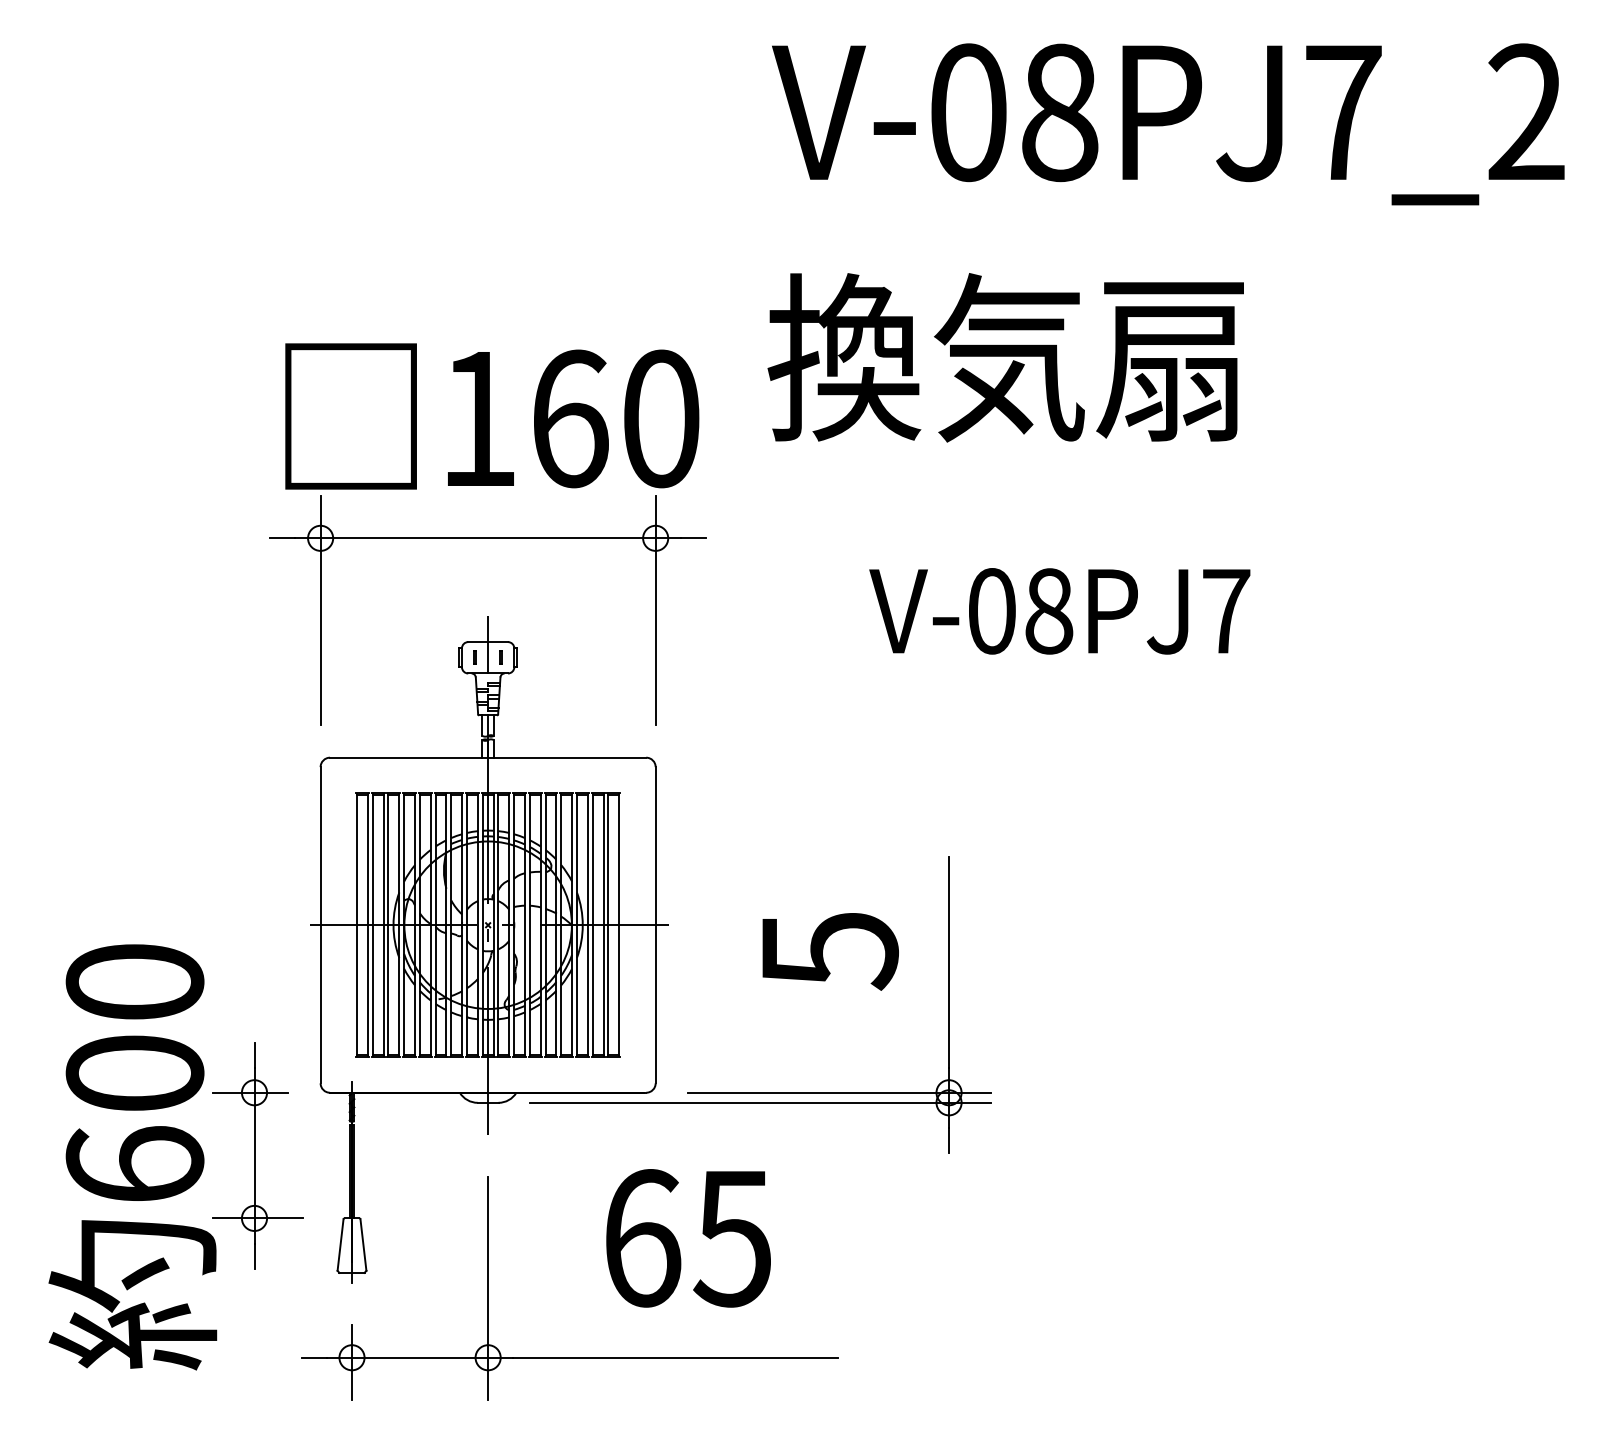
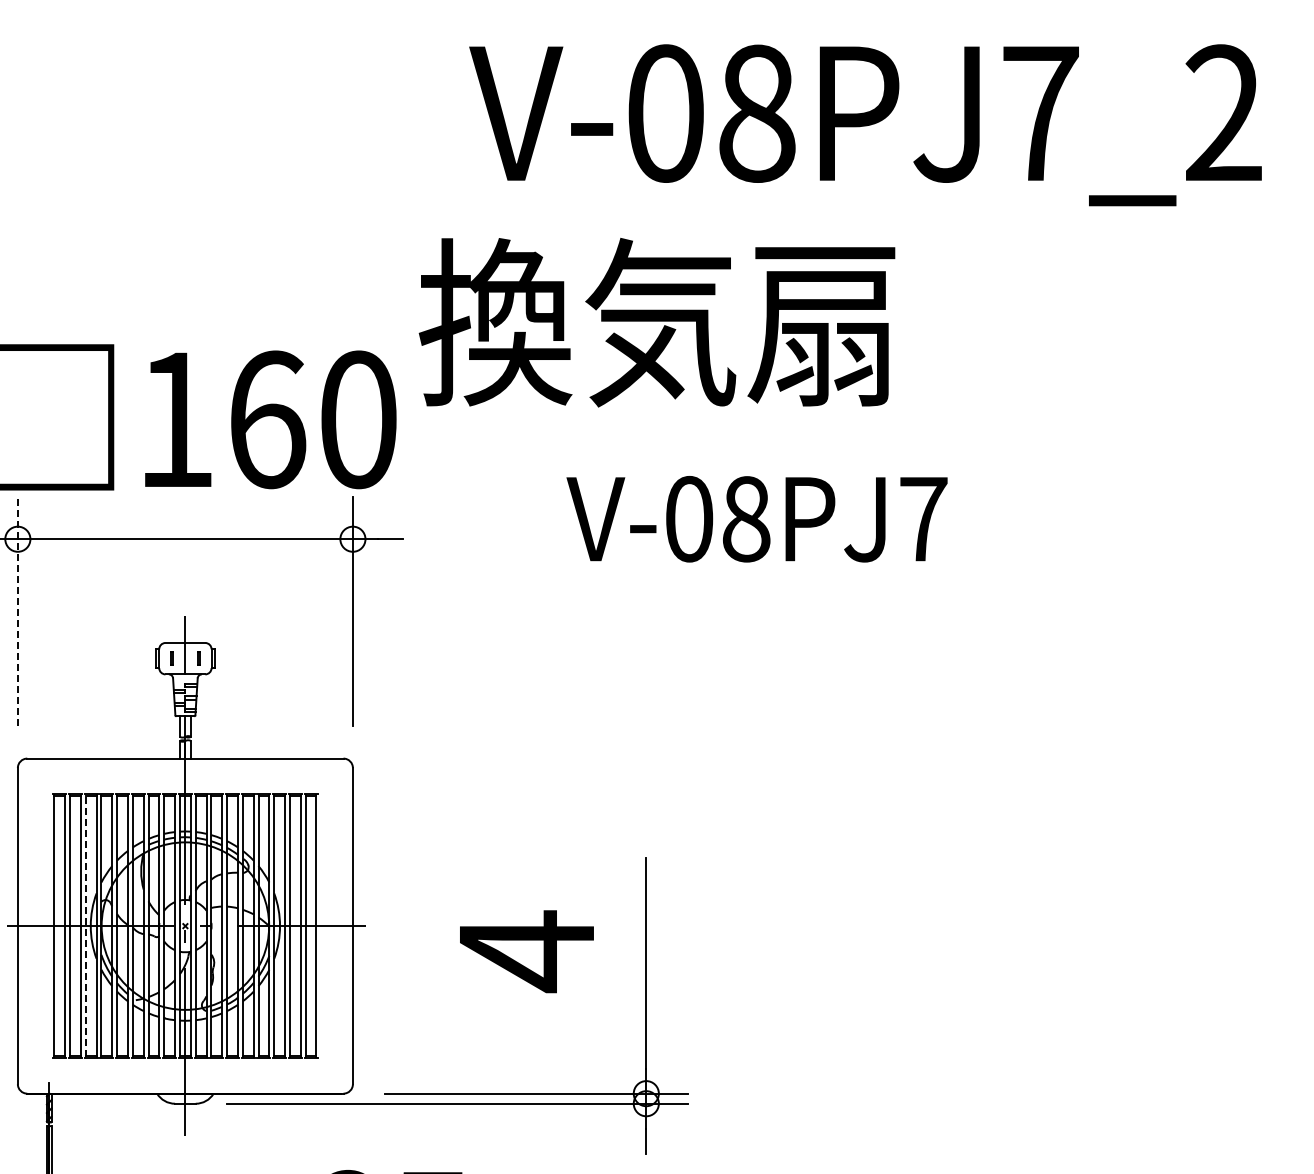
text: (1005, 357) -> (656, 322), moved
line: (320, 610) -> (17, 611), solid -> dashed
text: (1059, 611) -> (756, 519), moved
line: (388, 925) -> (85, 926), solid -> dashed
text: (830, 950) -> (527, 951), 5 -> 4

